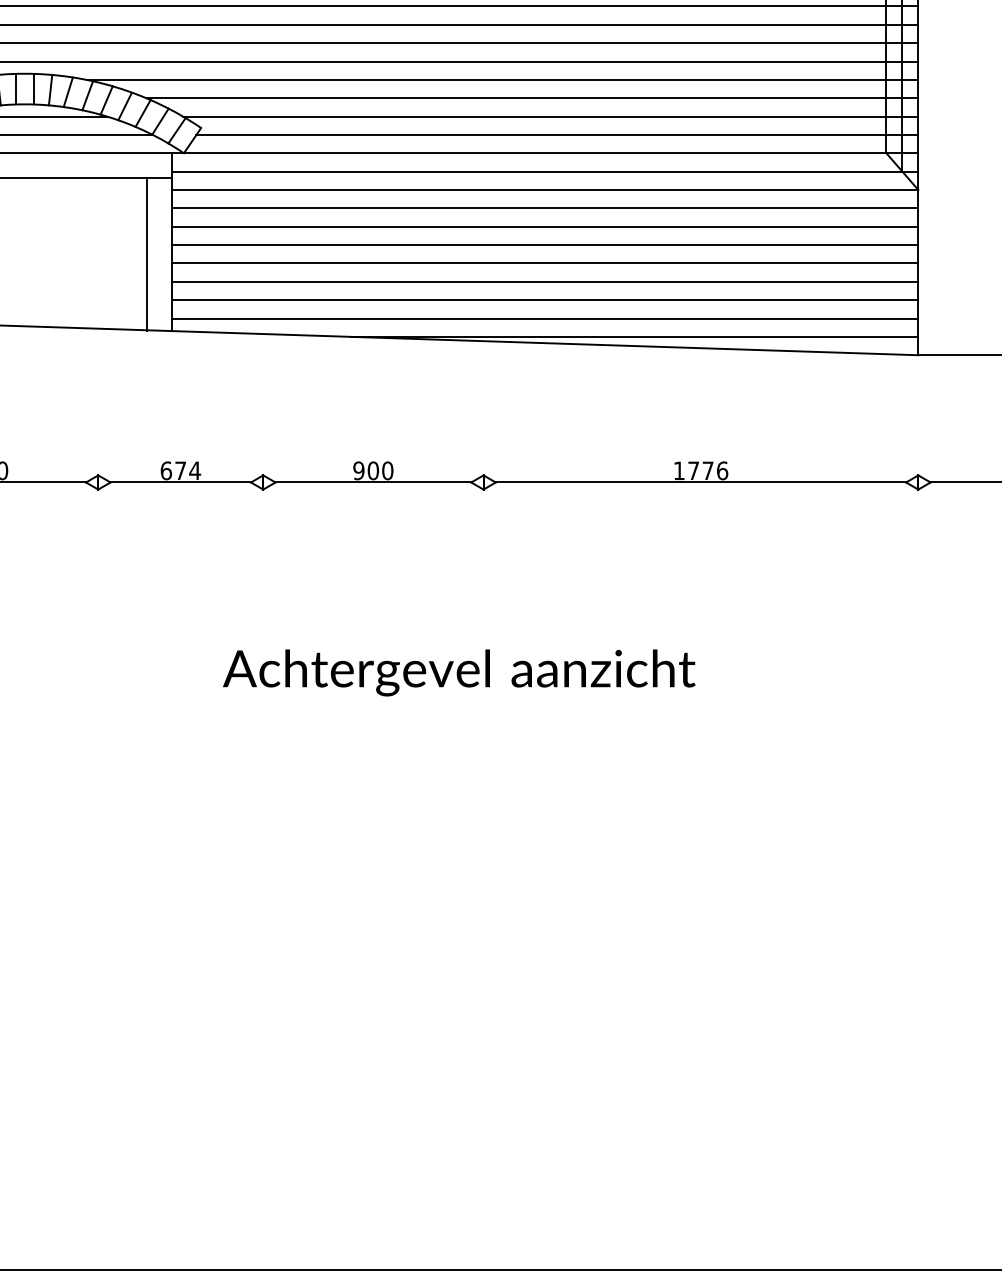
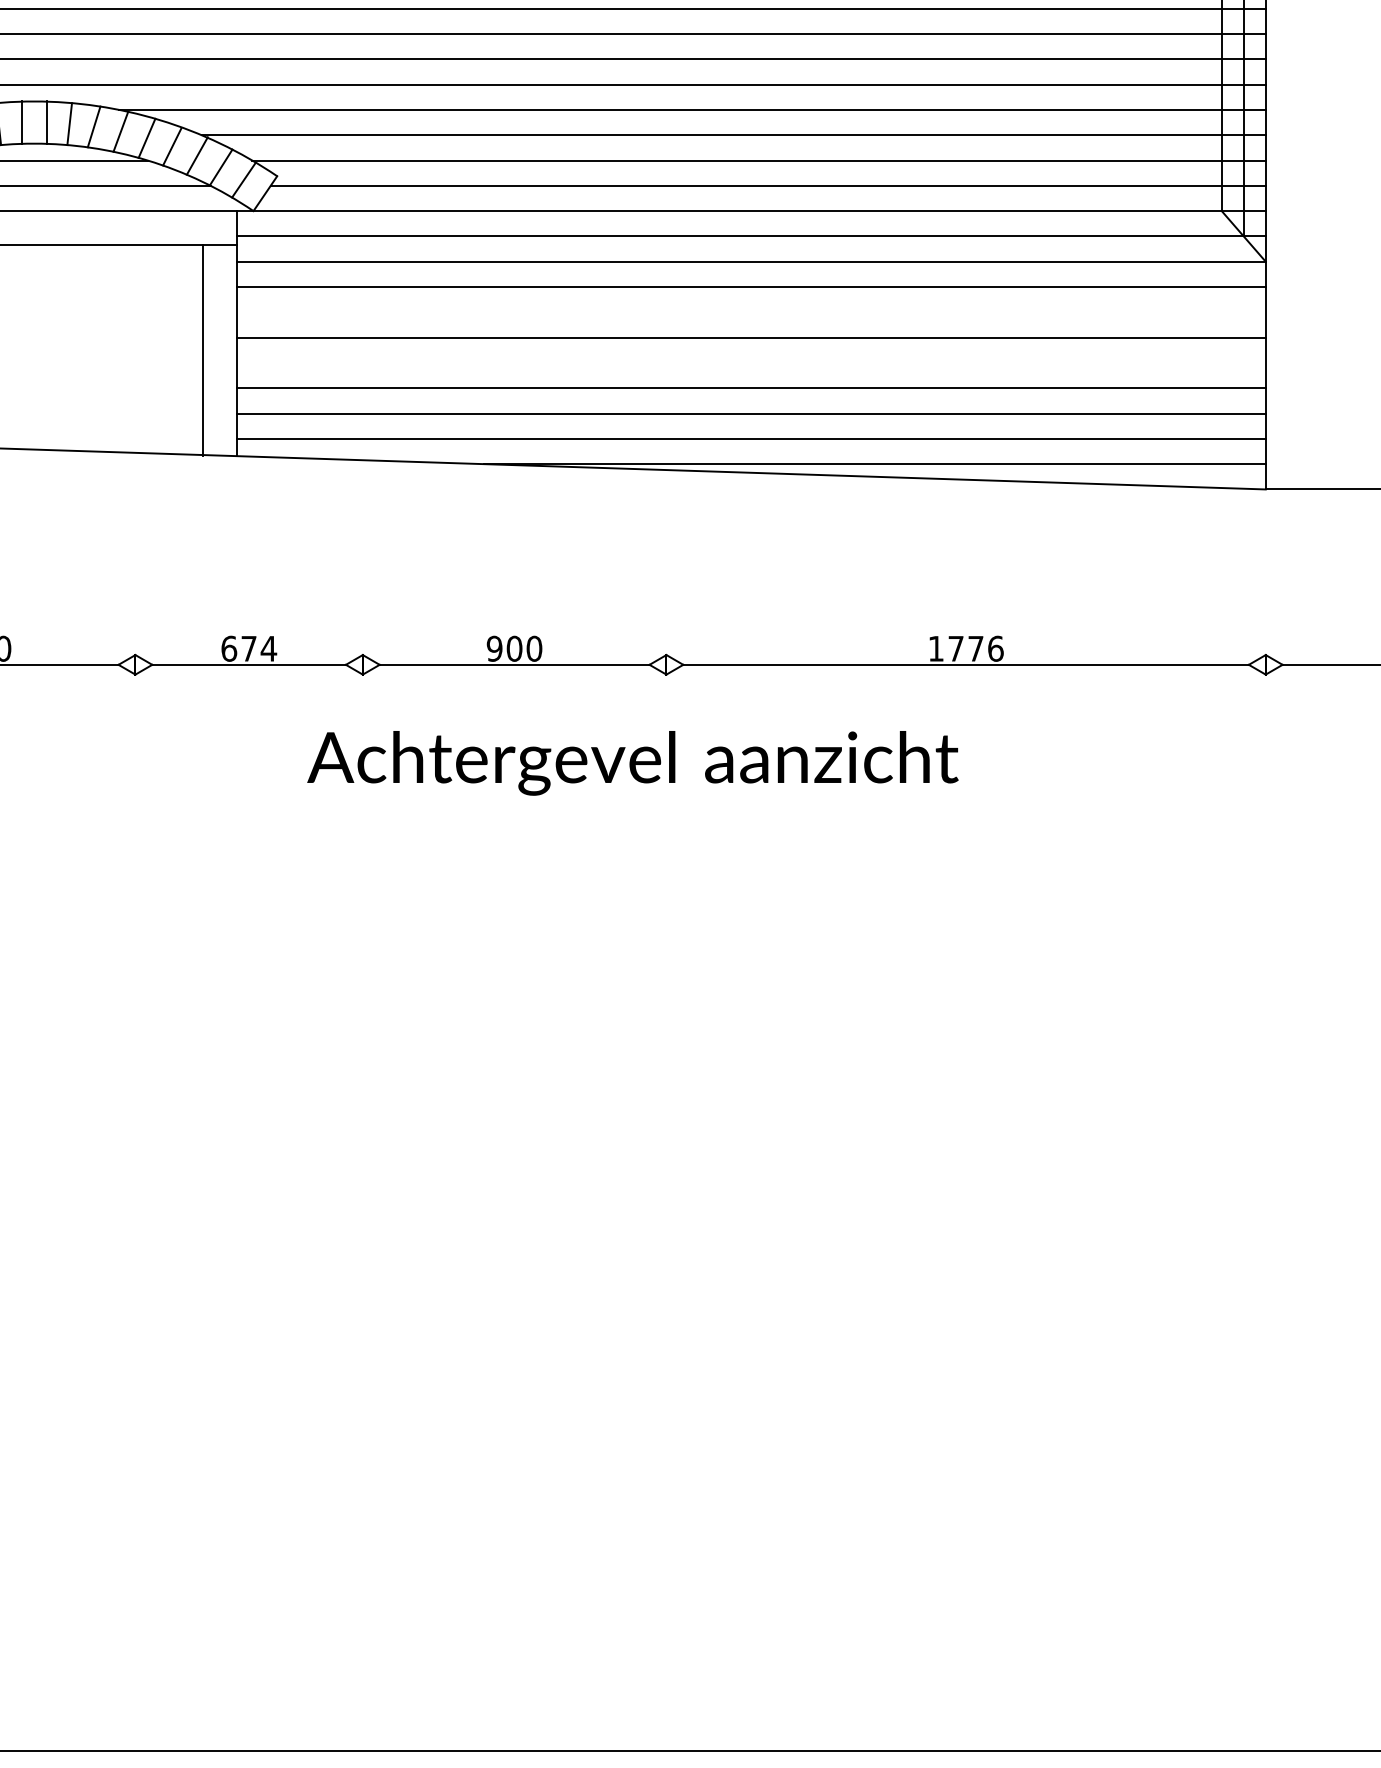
line: (544, 226) -> (750, 312), removed
line: (544, 263) -> (750, 363), removed
text: (459, 672) -> (633, 762), moved

